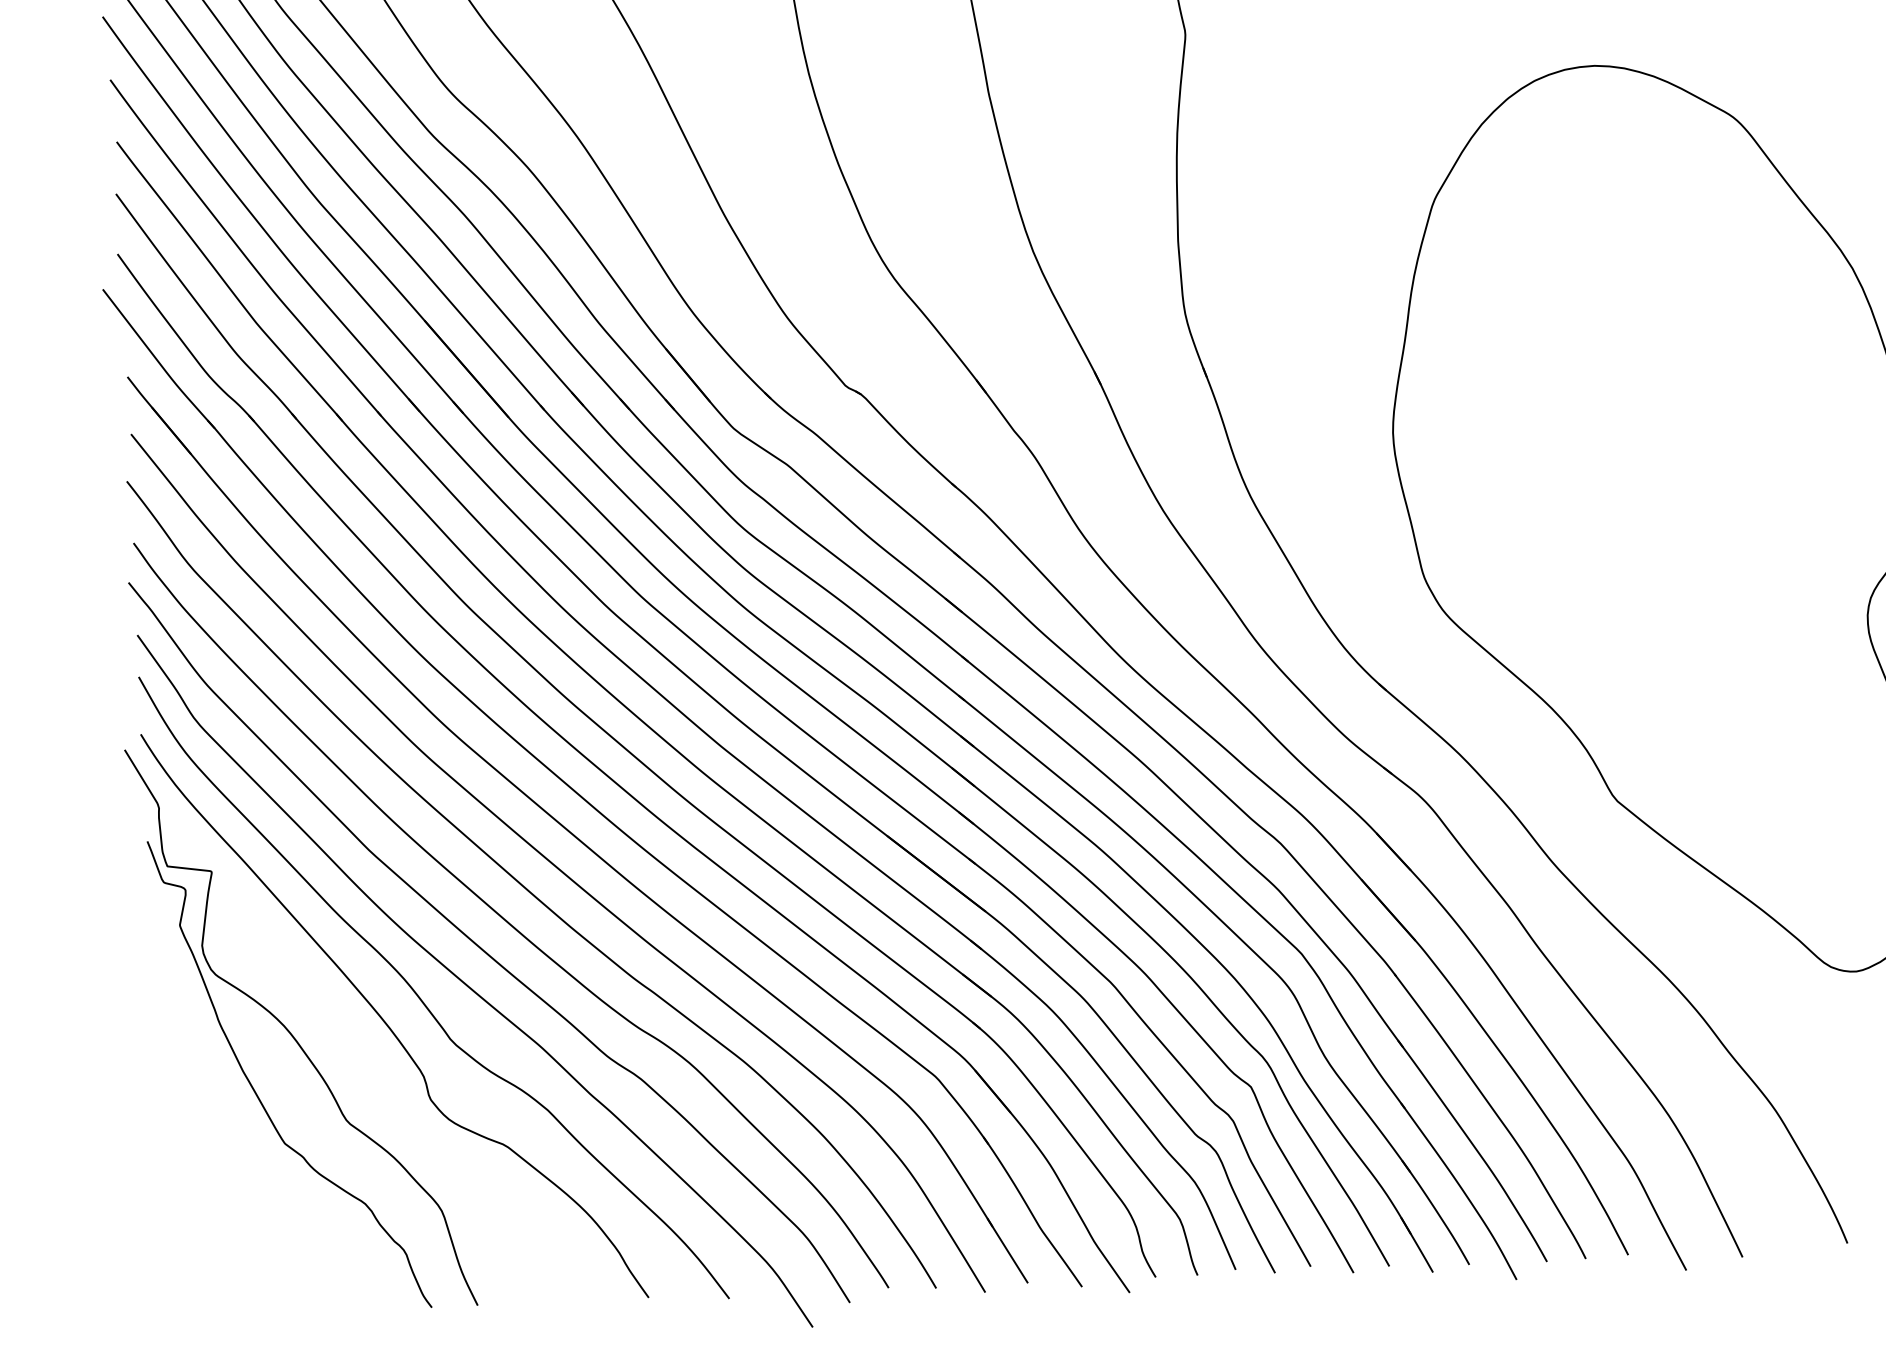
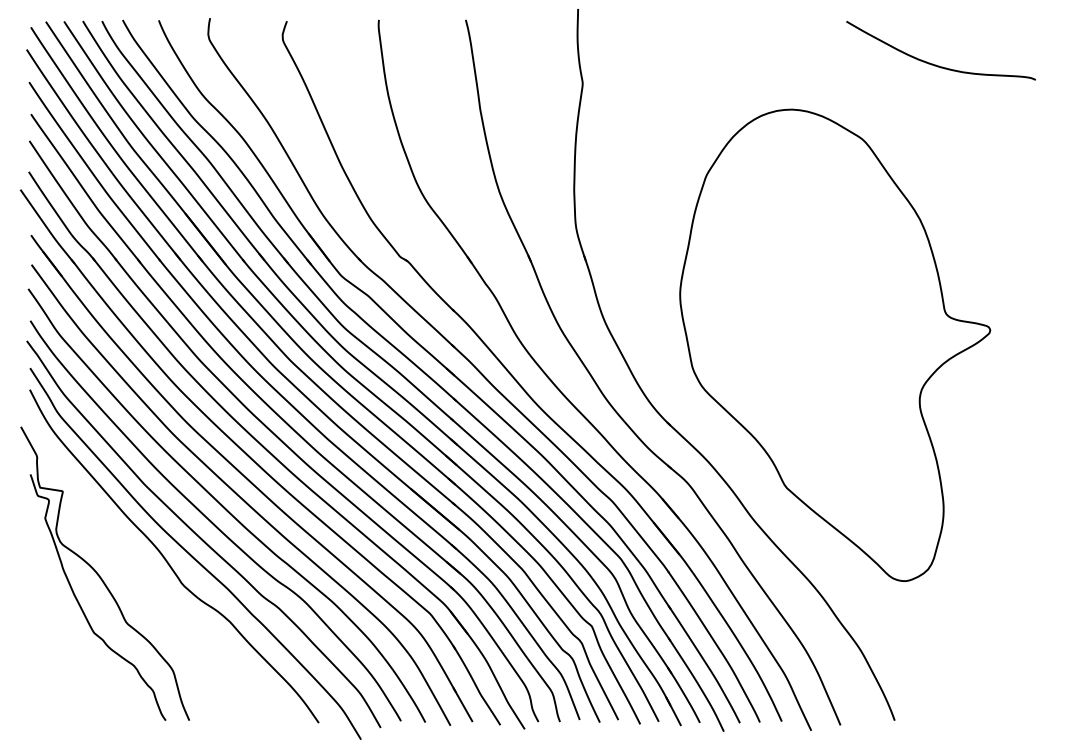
curve: (387, 1021) -> (149, 572), removed

